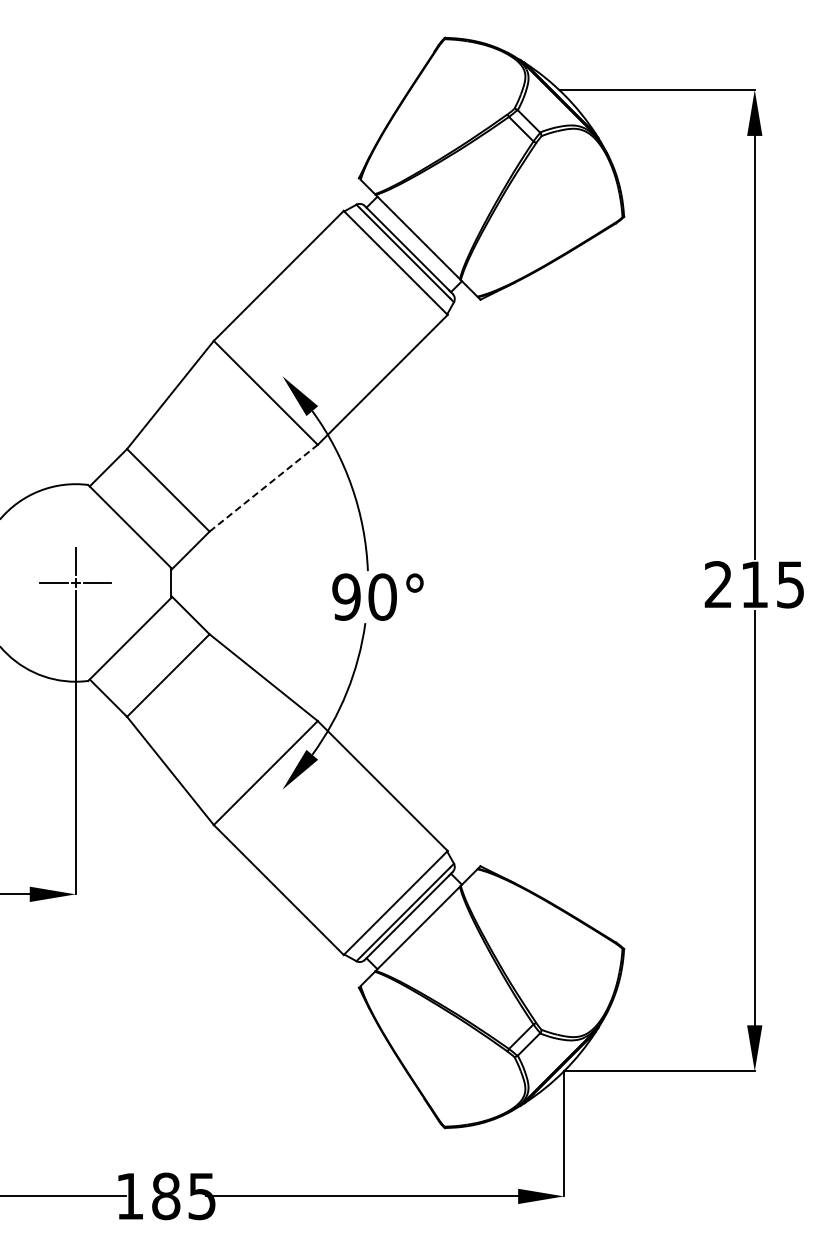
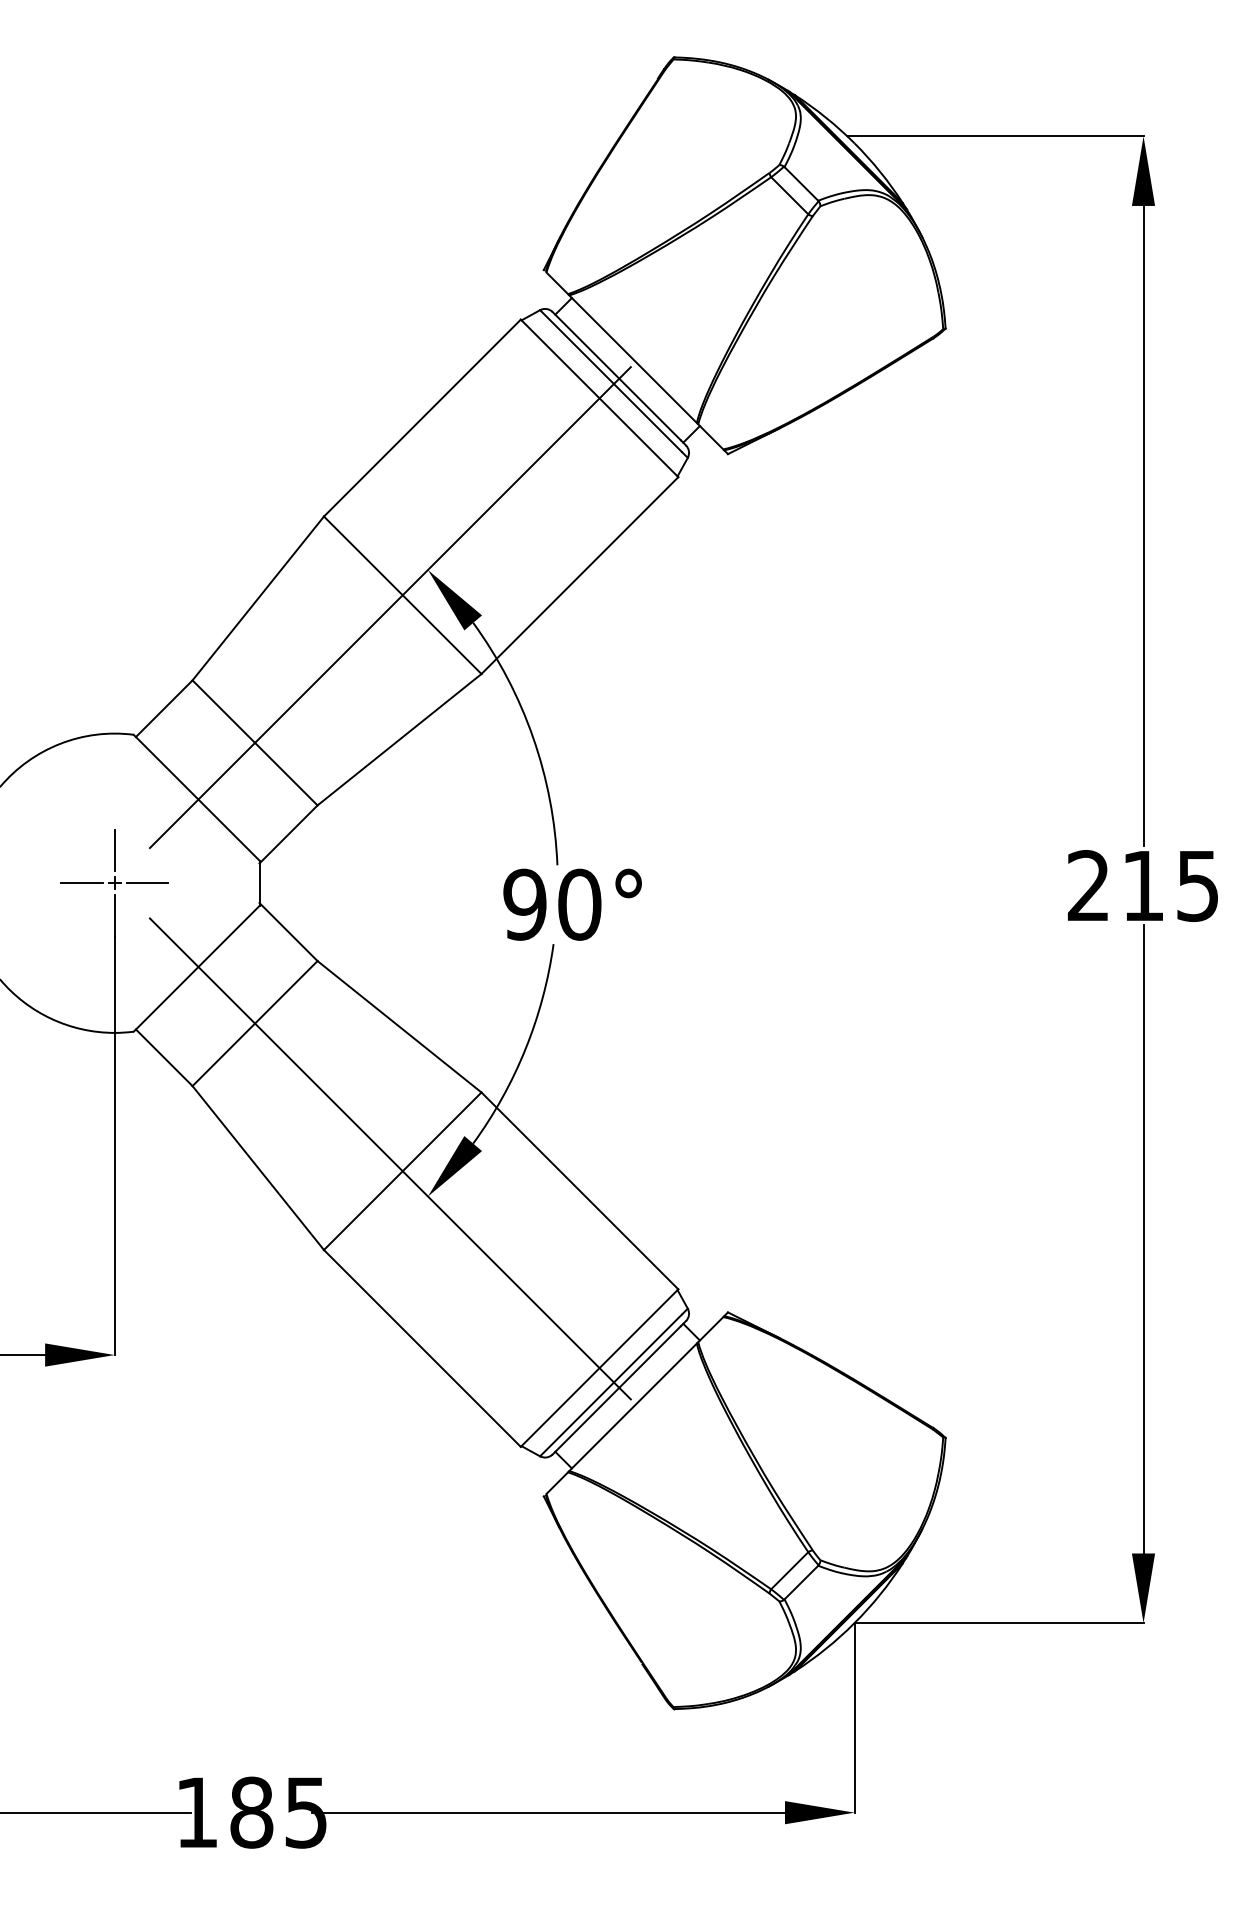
line: (257, 400) -> (390, 606), added
line: (264, 487) -> (400, 738), dashed -> solid
line: (257, 764) -> (390, 1158), added

